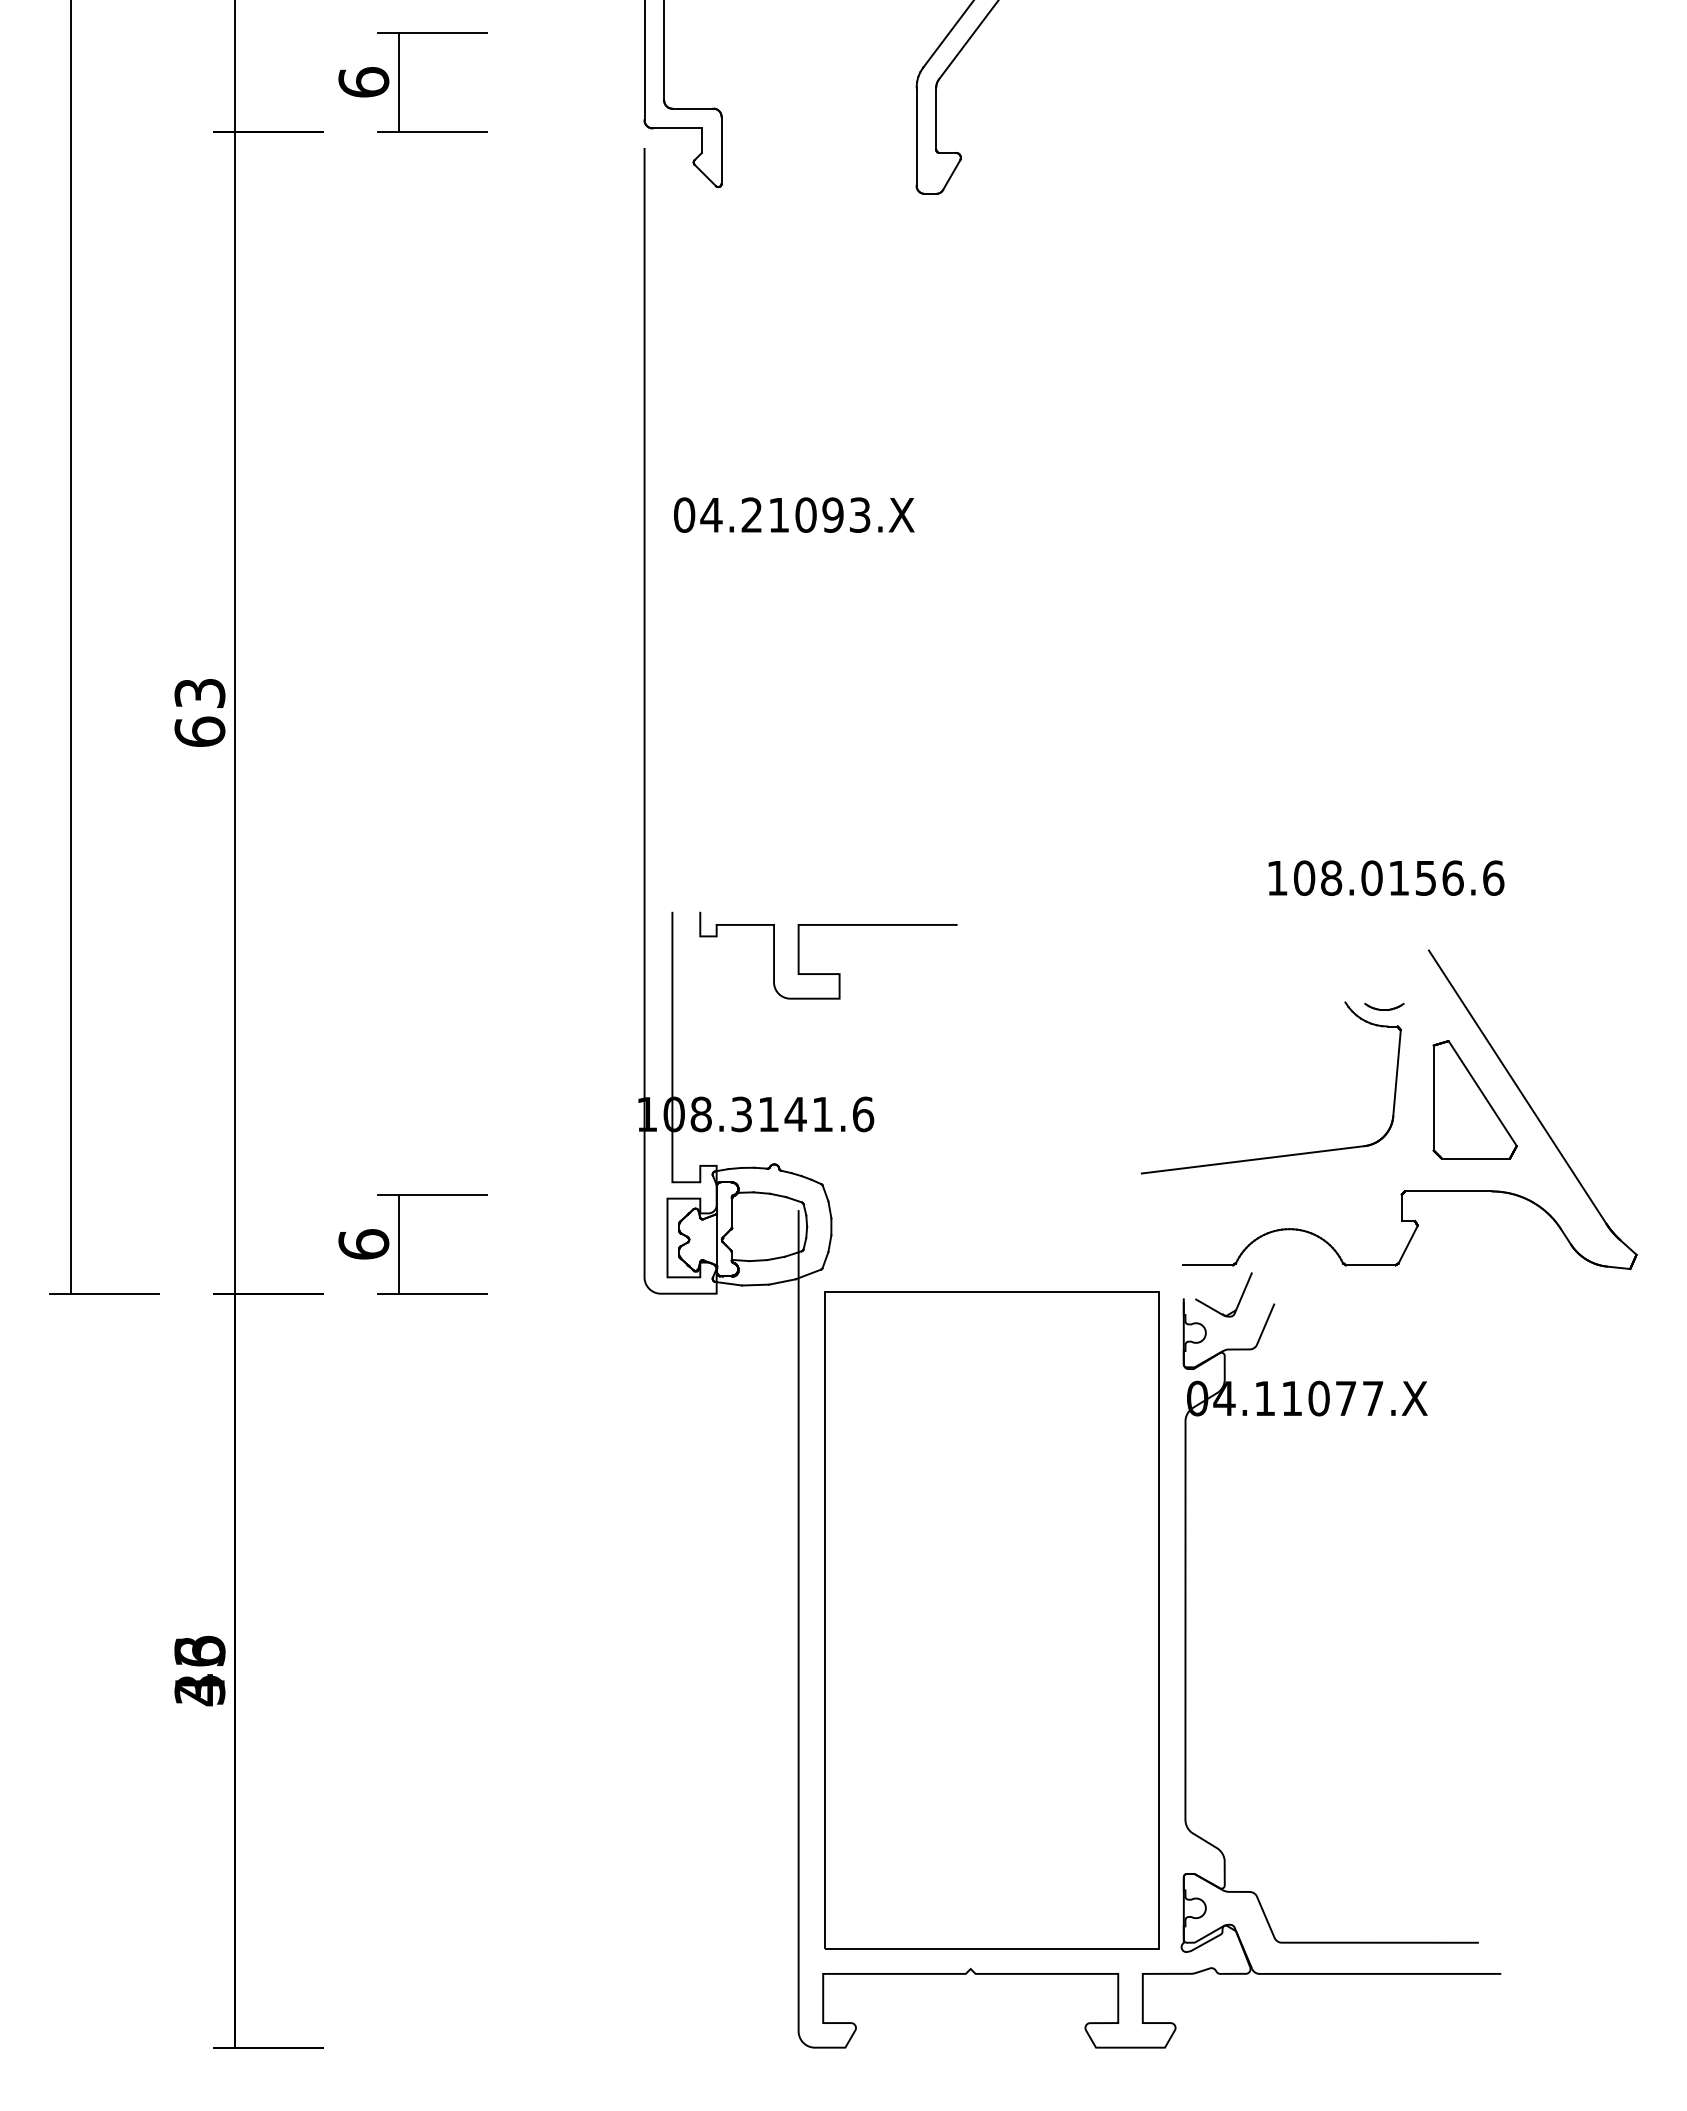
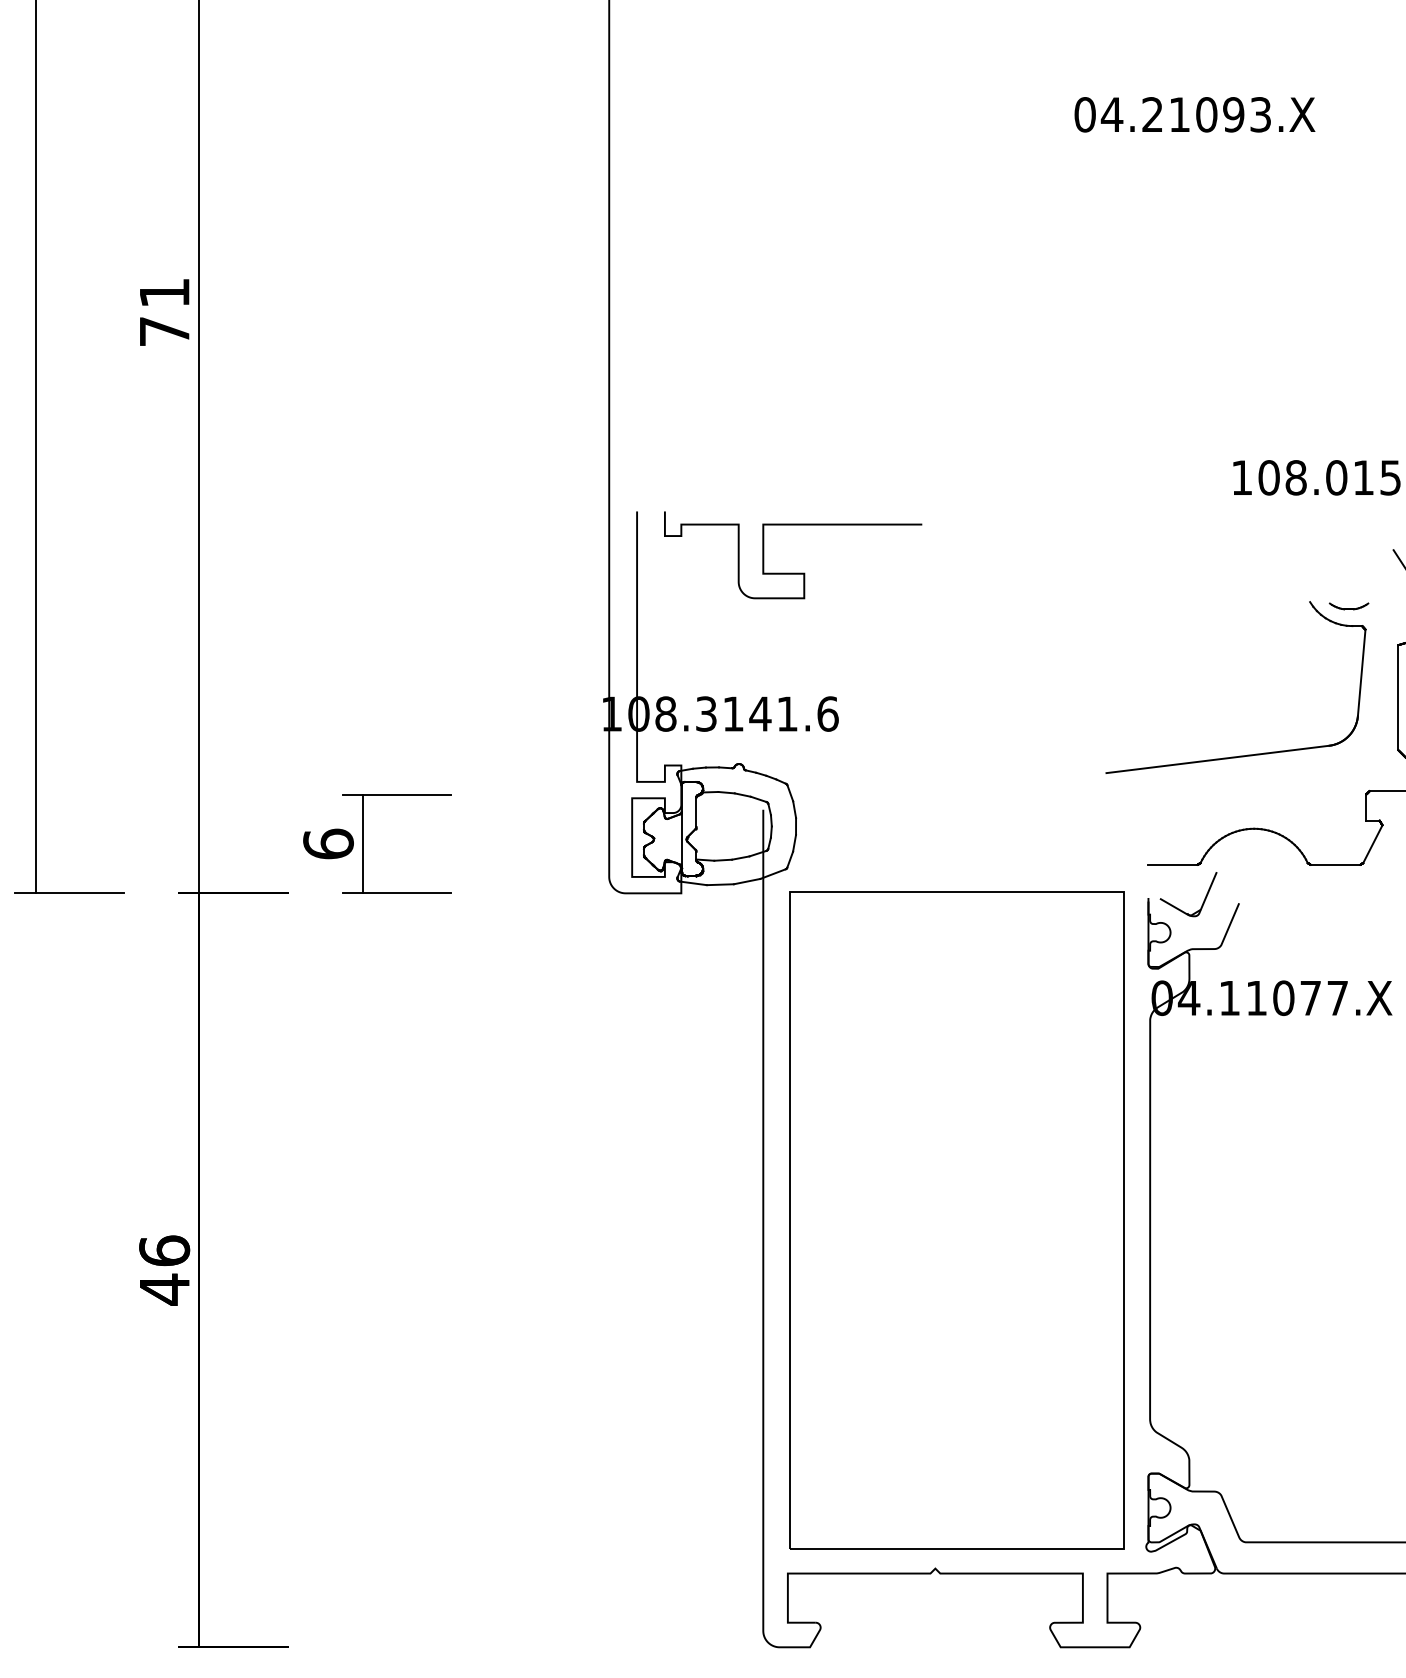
text: (794, 514) -> (1195, 114), moved
text: (199, 712) -> (164, 312), 63 -> 71
text: (199, 1670) -> (164, 1270), 33 -> 46

